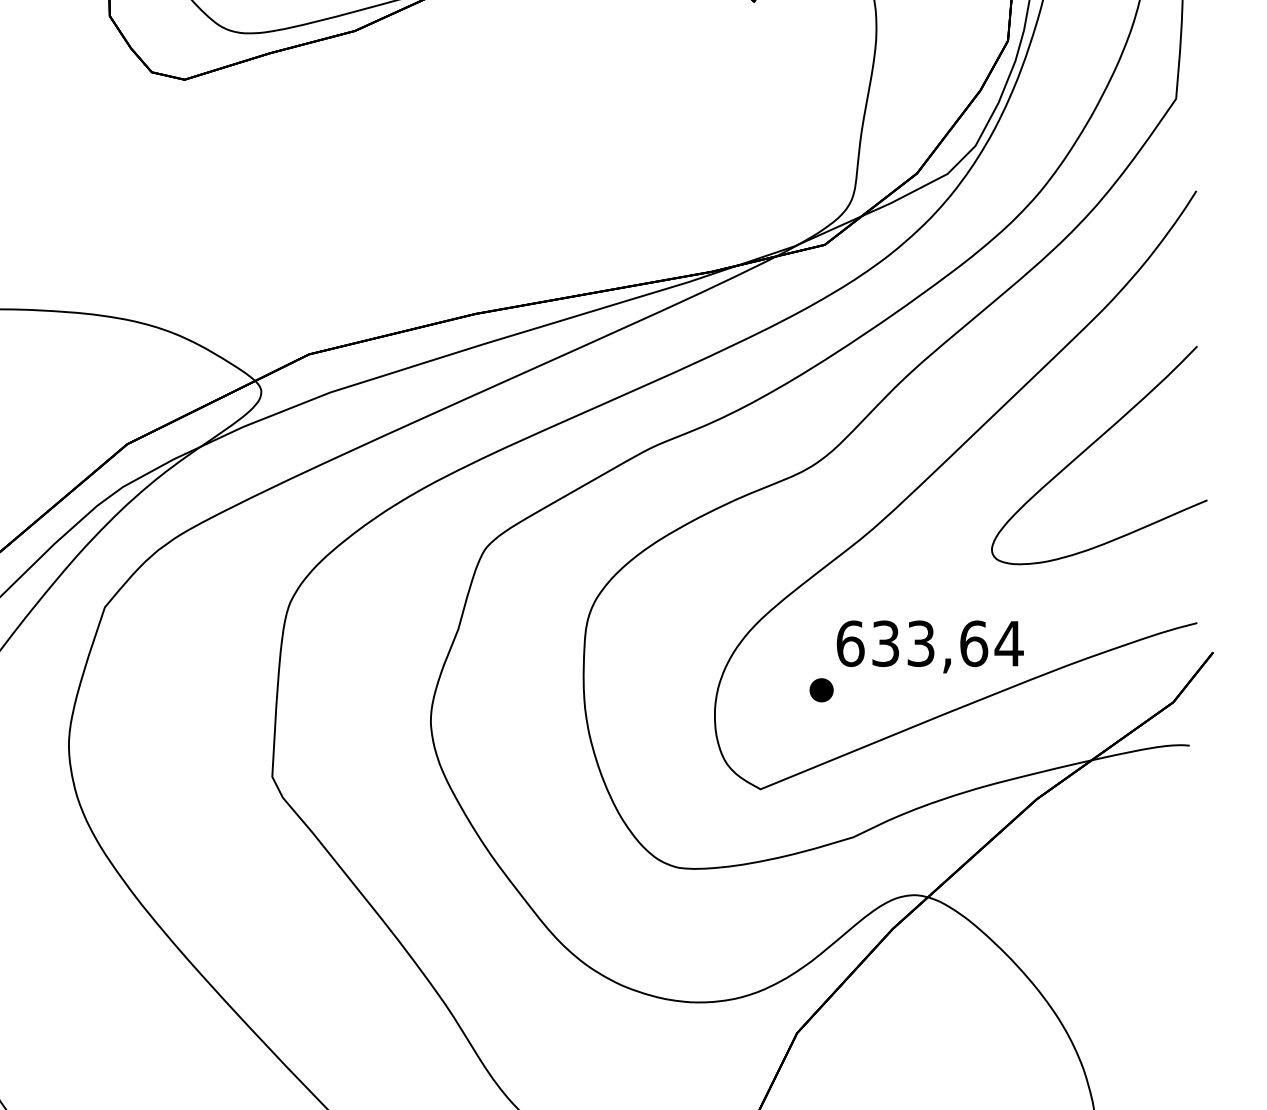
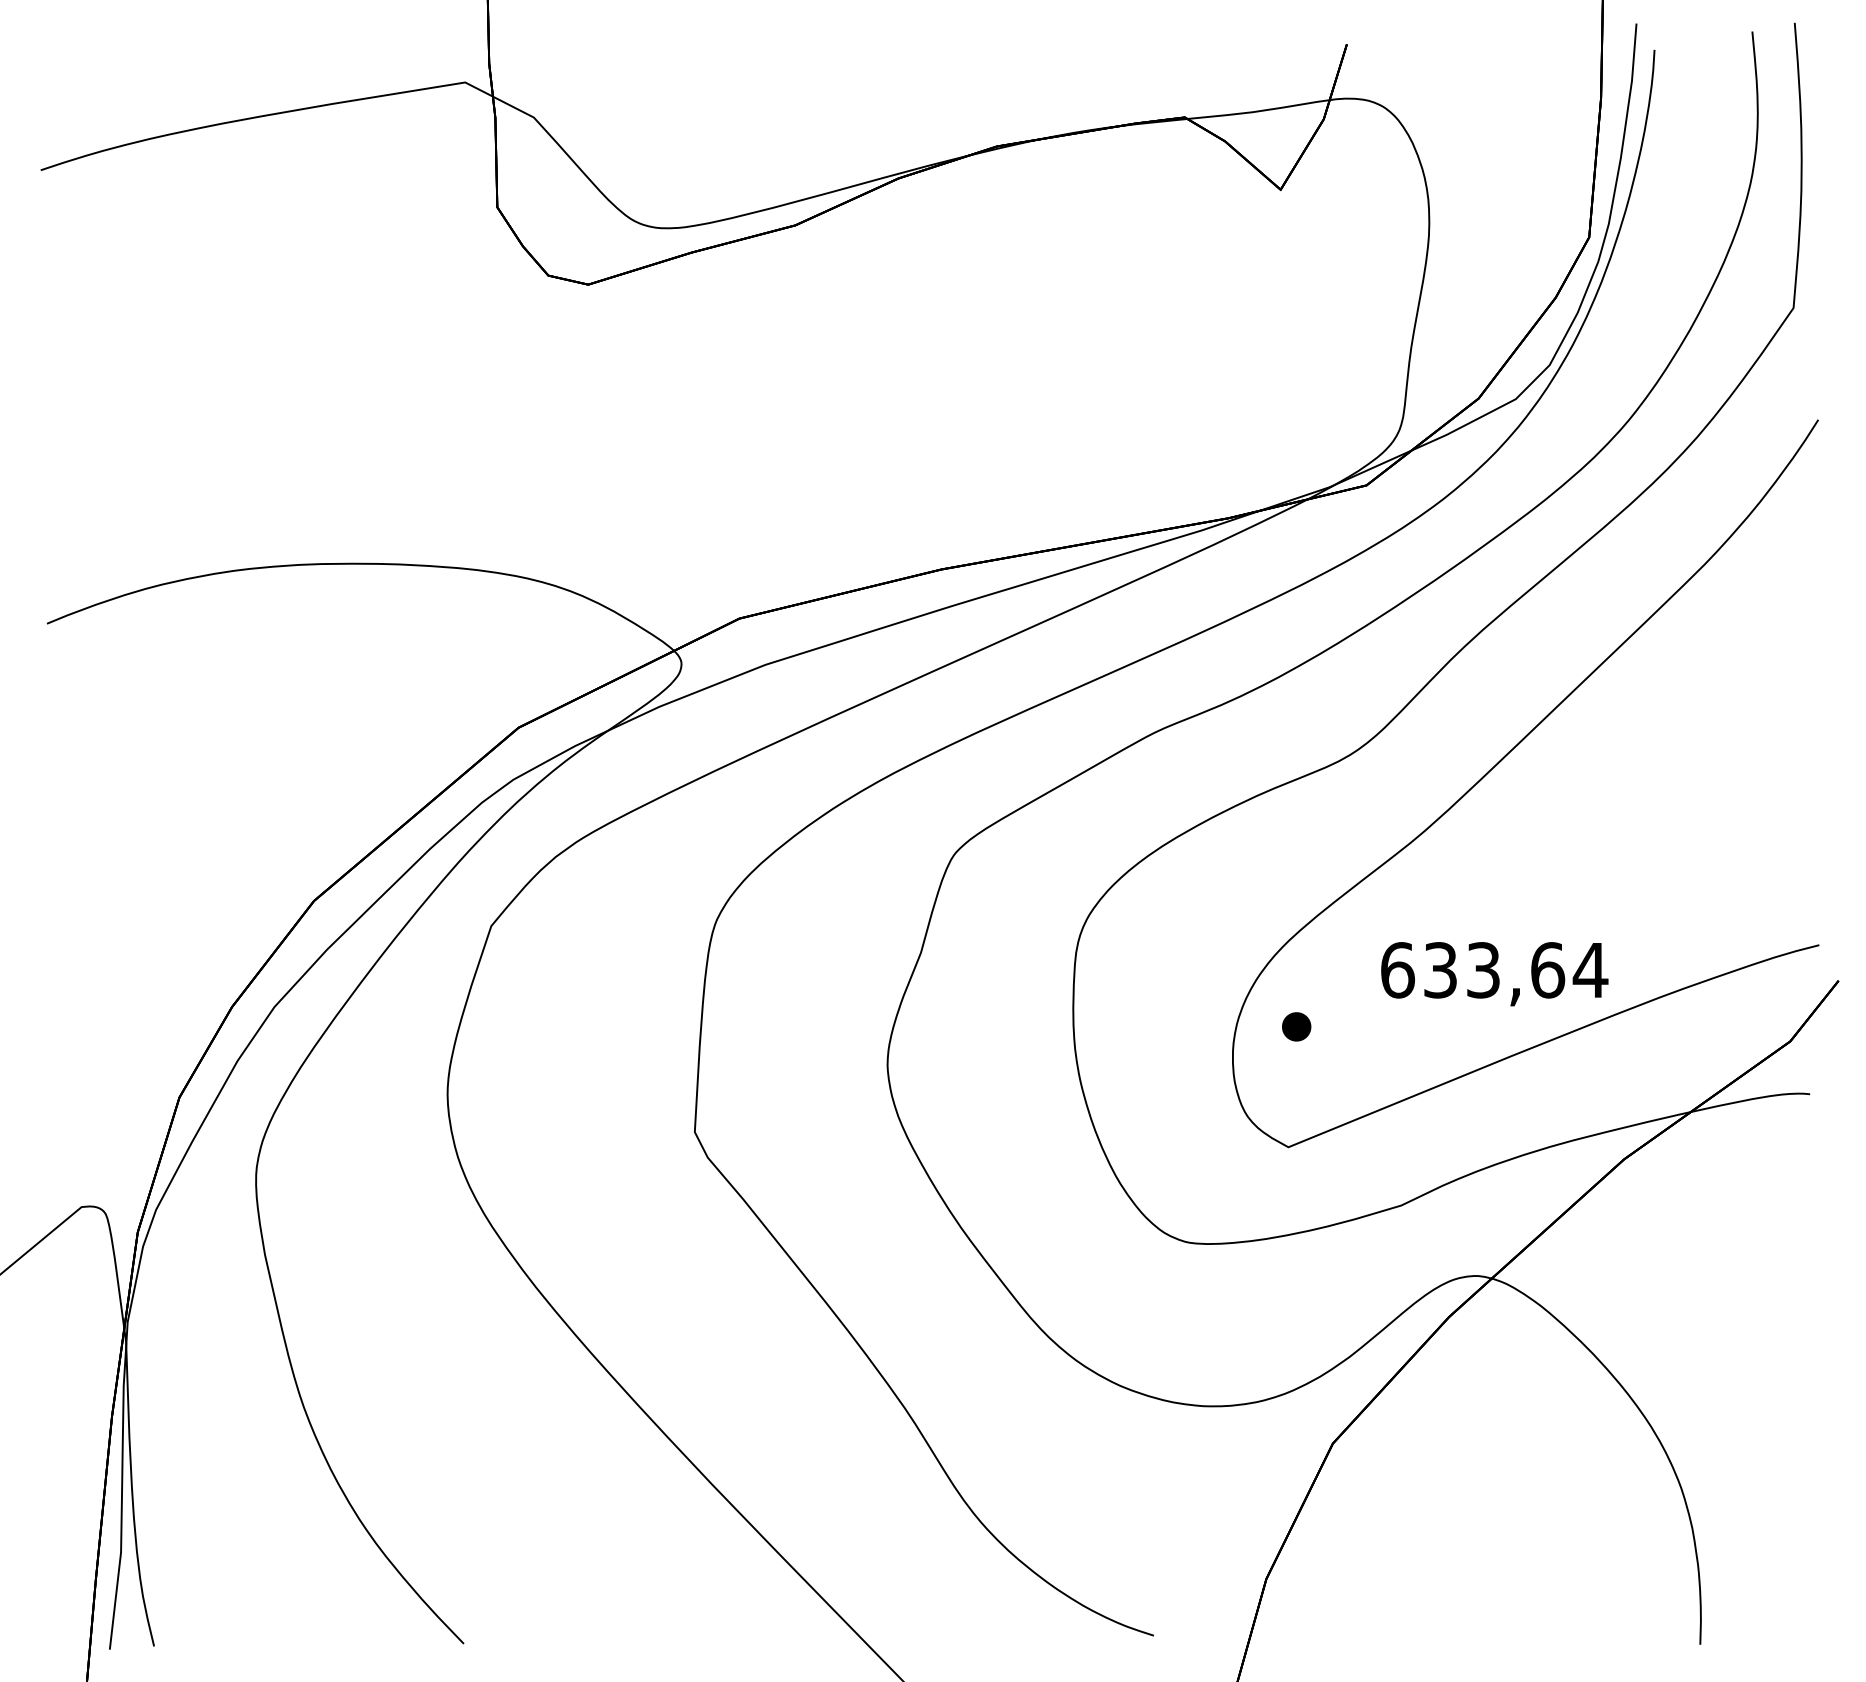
part: (1092, 445) -> (1691, 729), removed
part: (821, 689) -> (1296, 1026), moved

